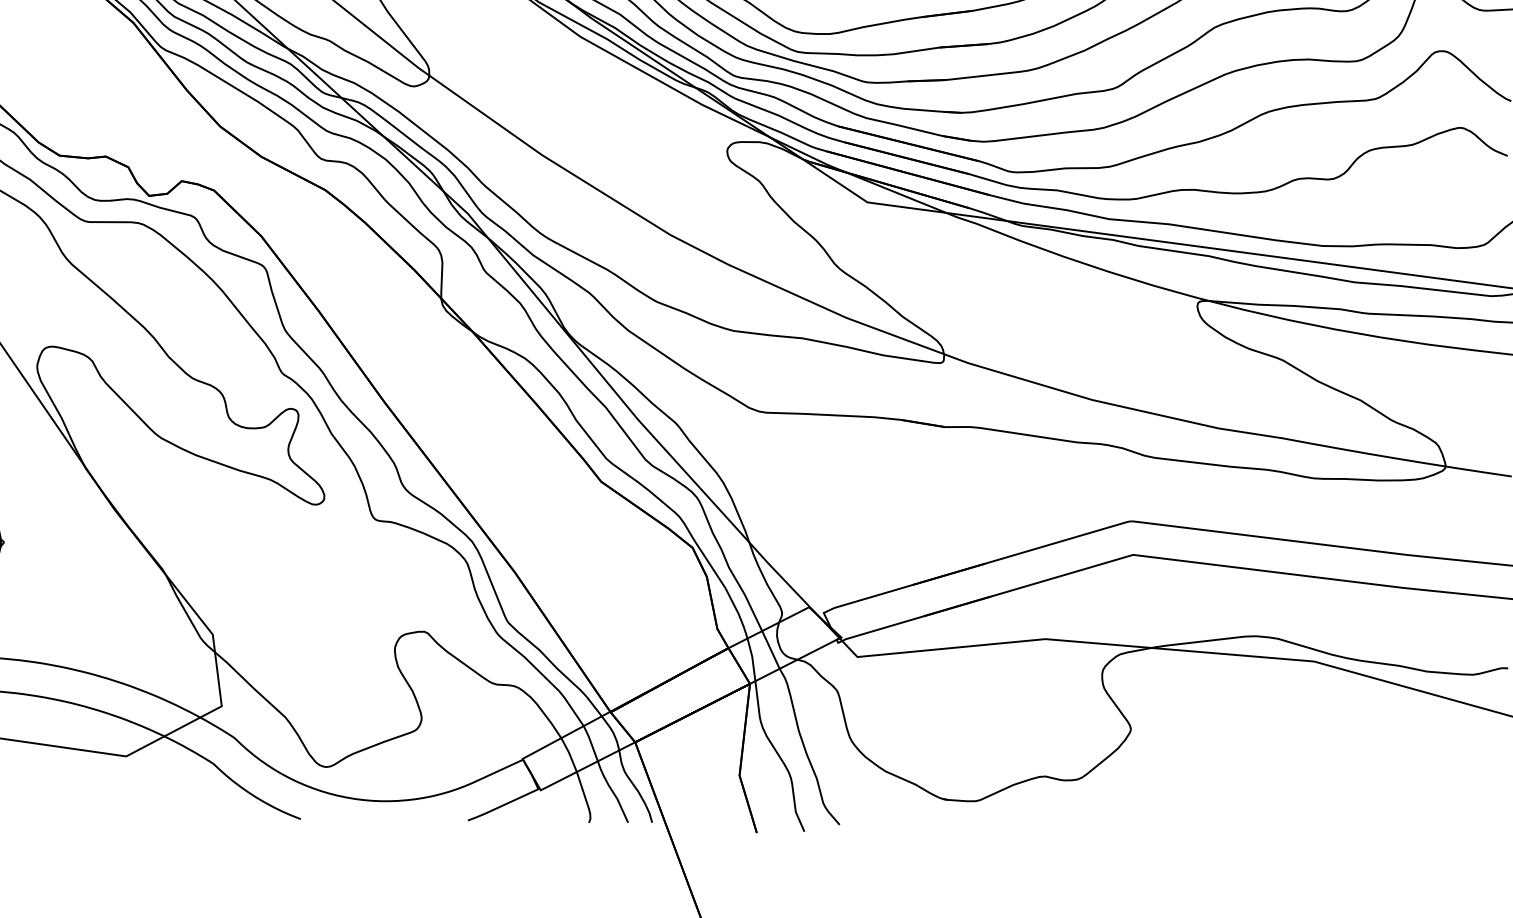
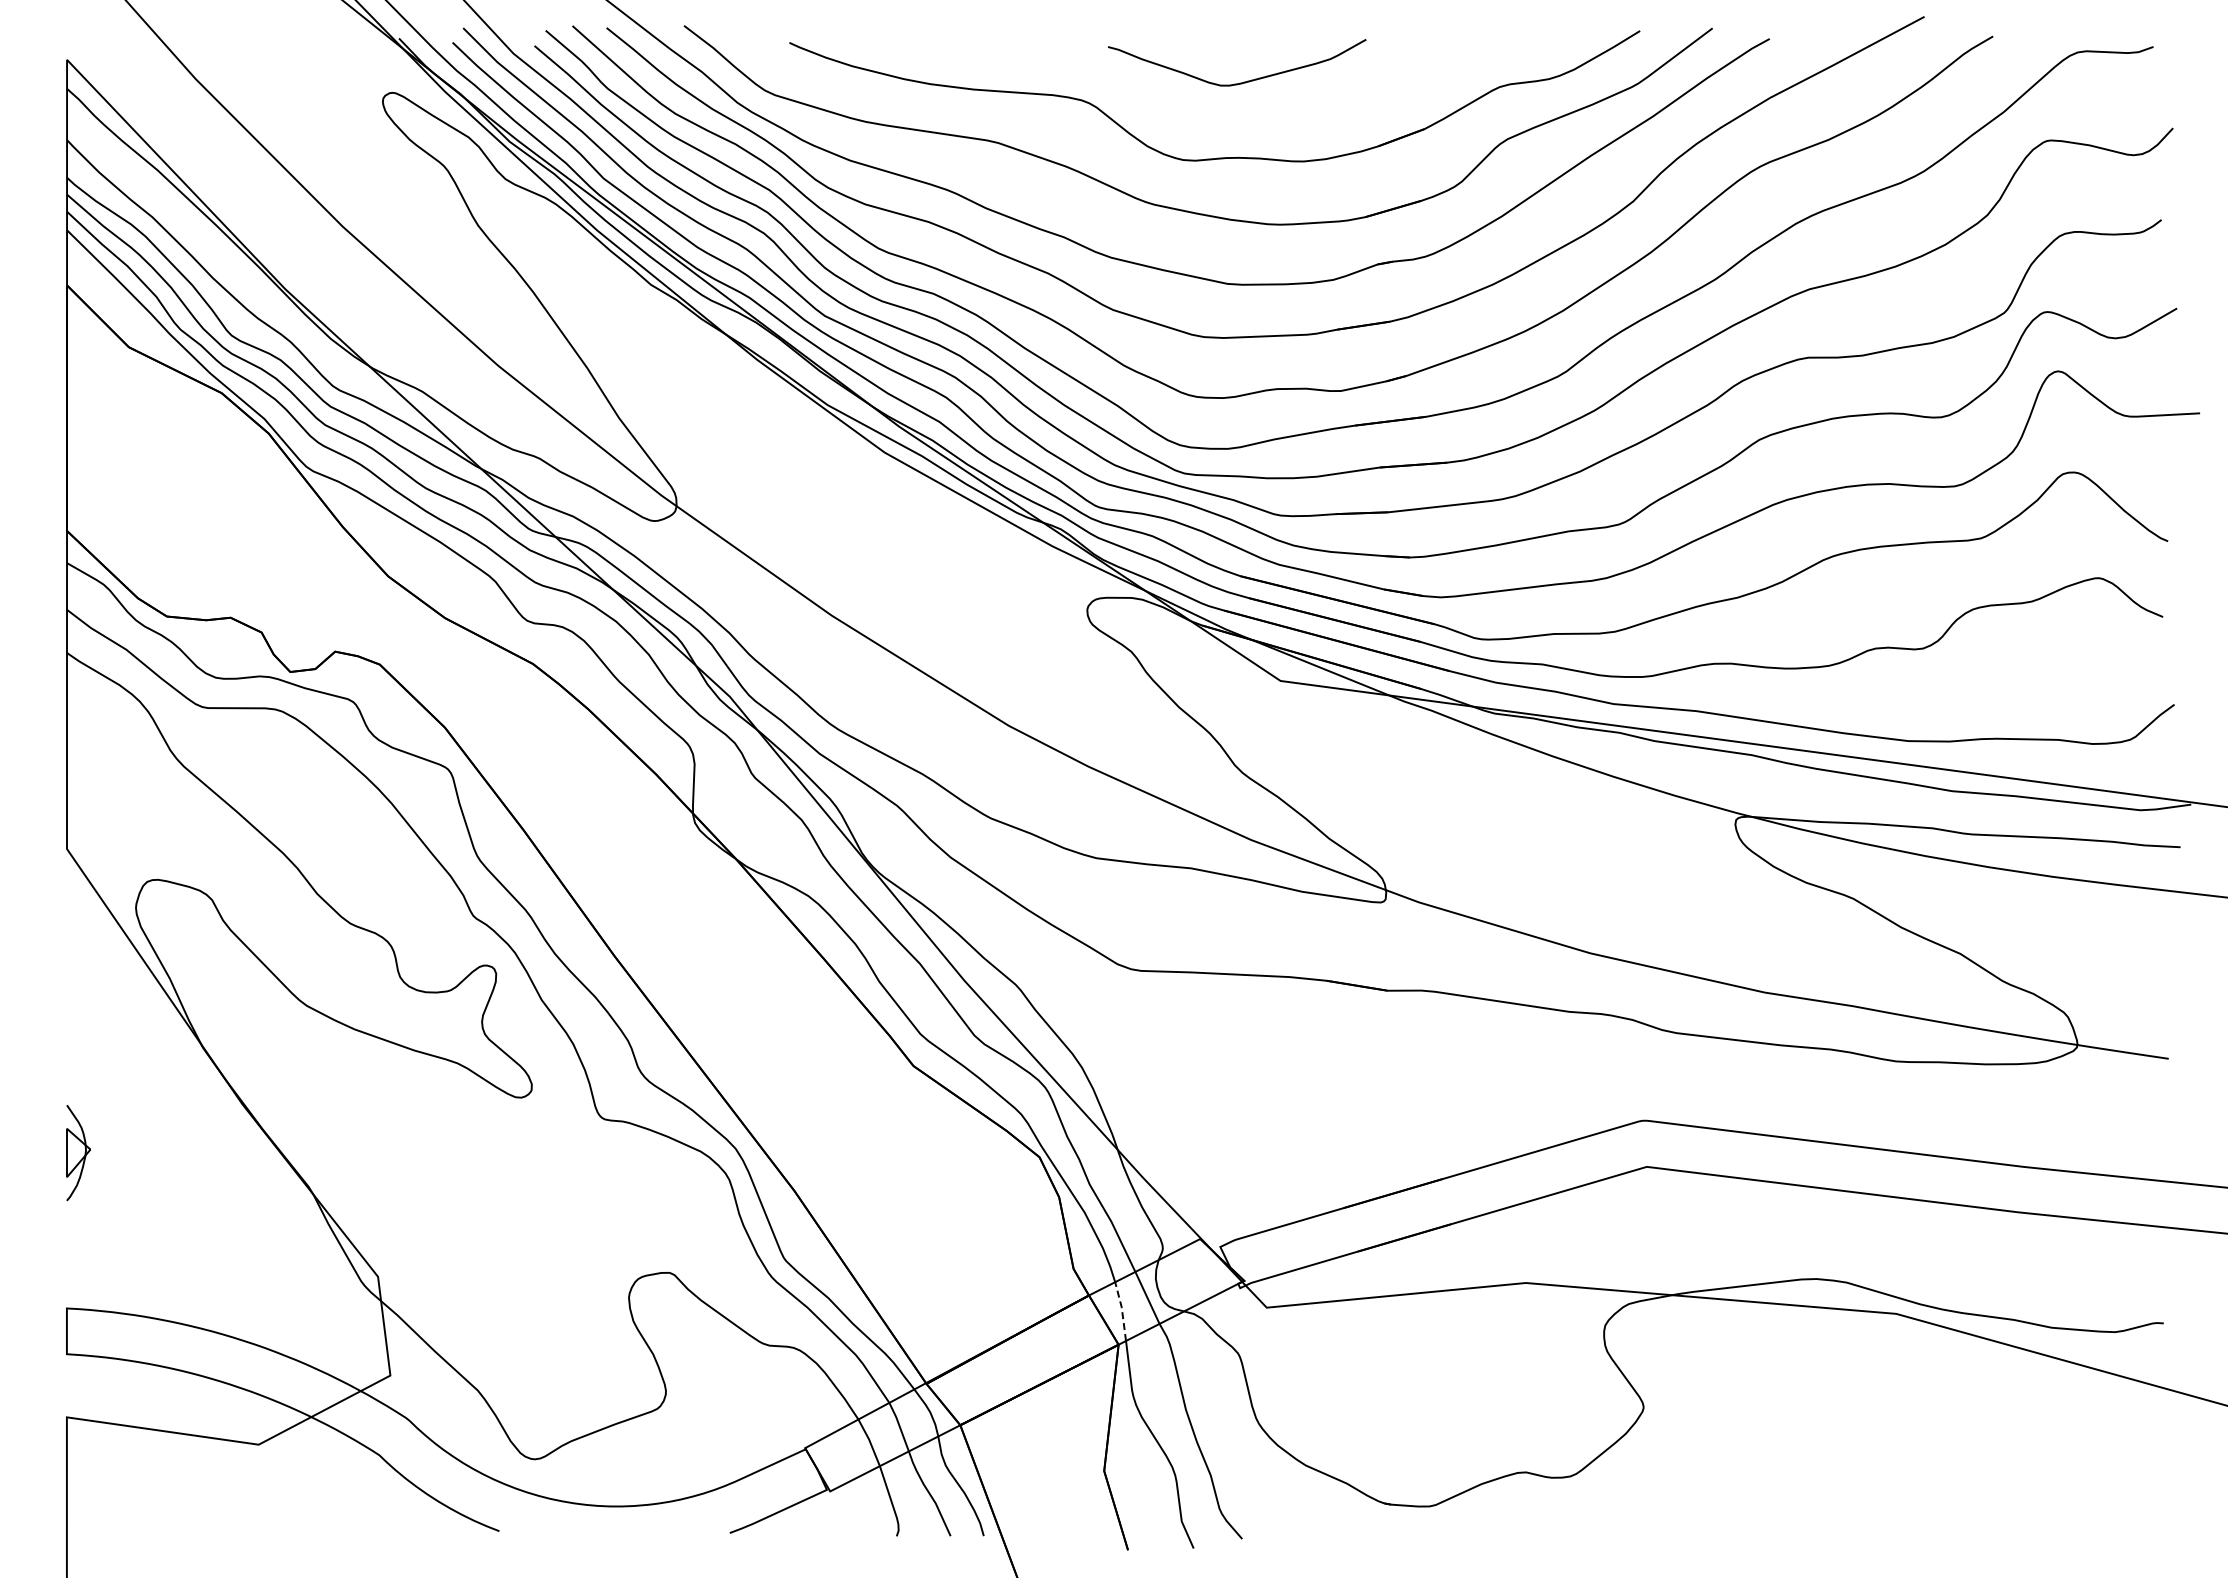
line: (752, 659) -> (1122, 1311), solid -> dashed

